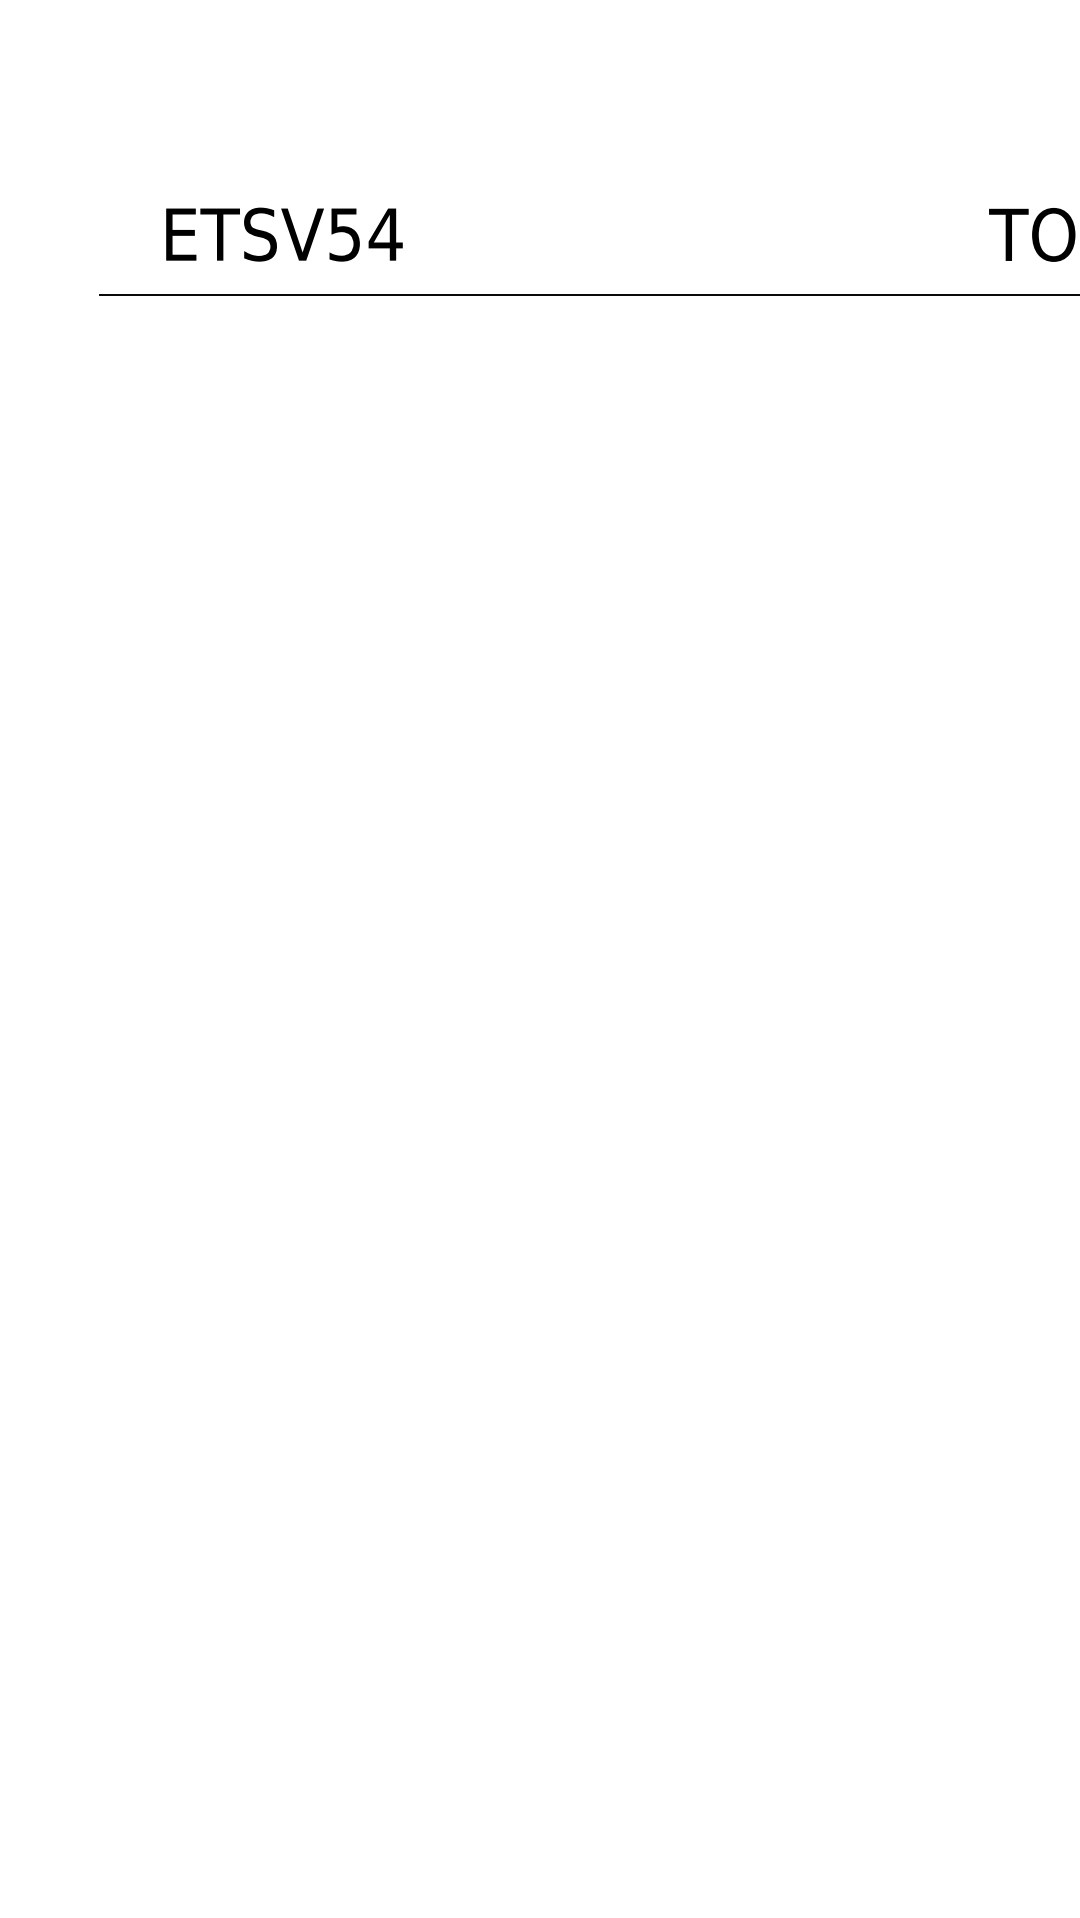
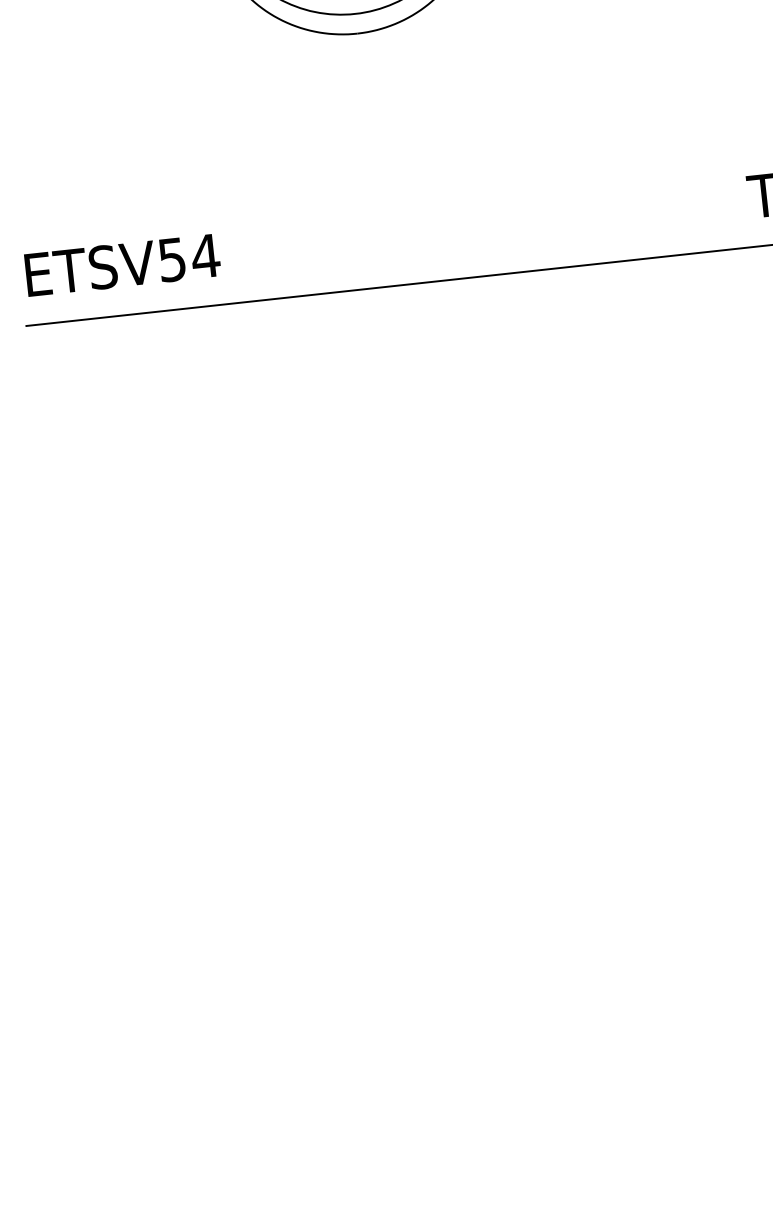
text: (284, 234) -> (122, 265), moved

